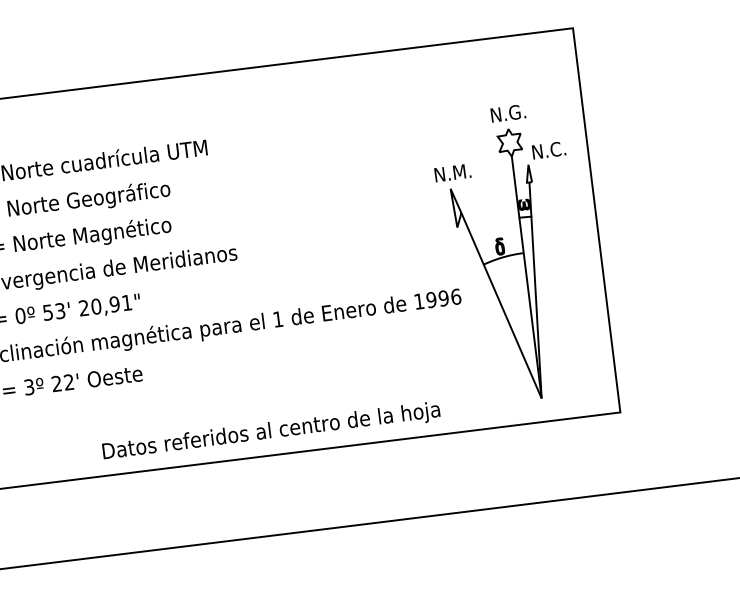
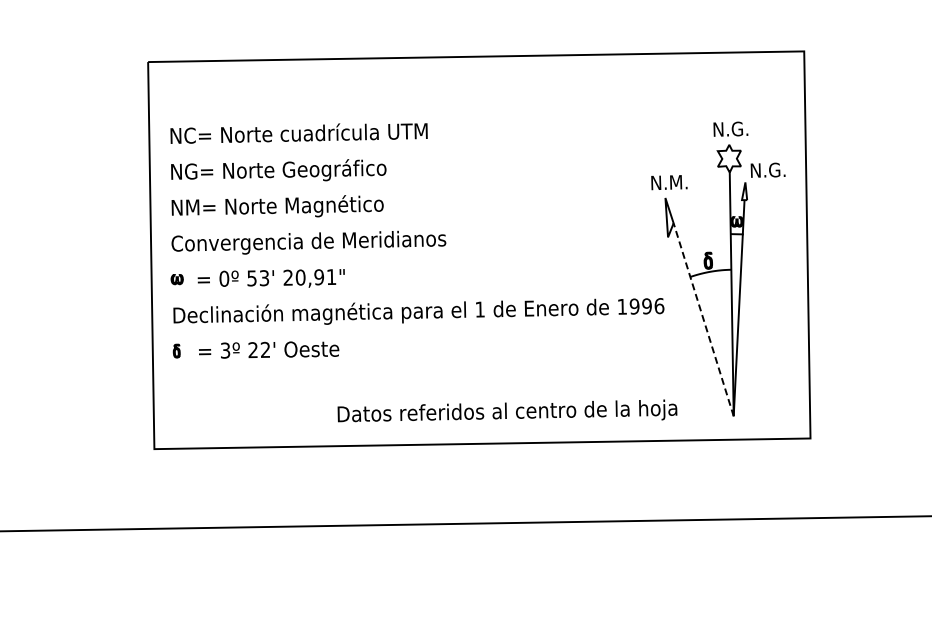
text: (561, 148) -> (780, 169), N.C. -> N.G.
line: (501, 305) -> (703, 319), solid -> dashed
text: (271, 429) -> (507, 410), moved

